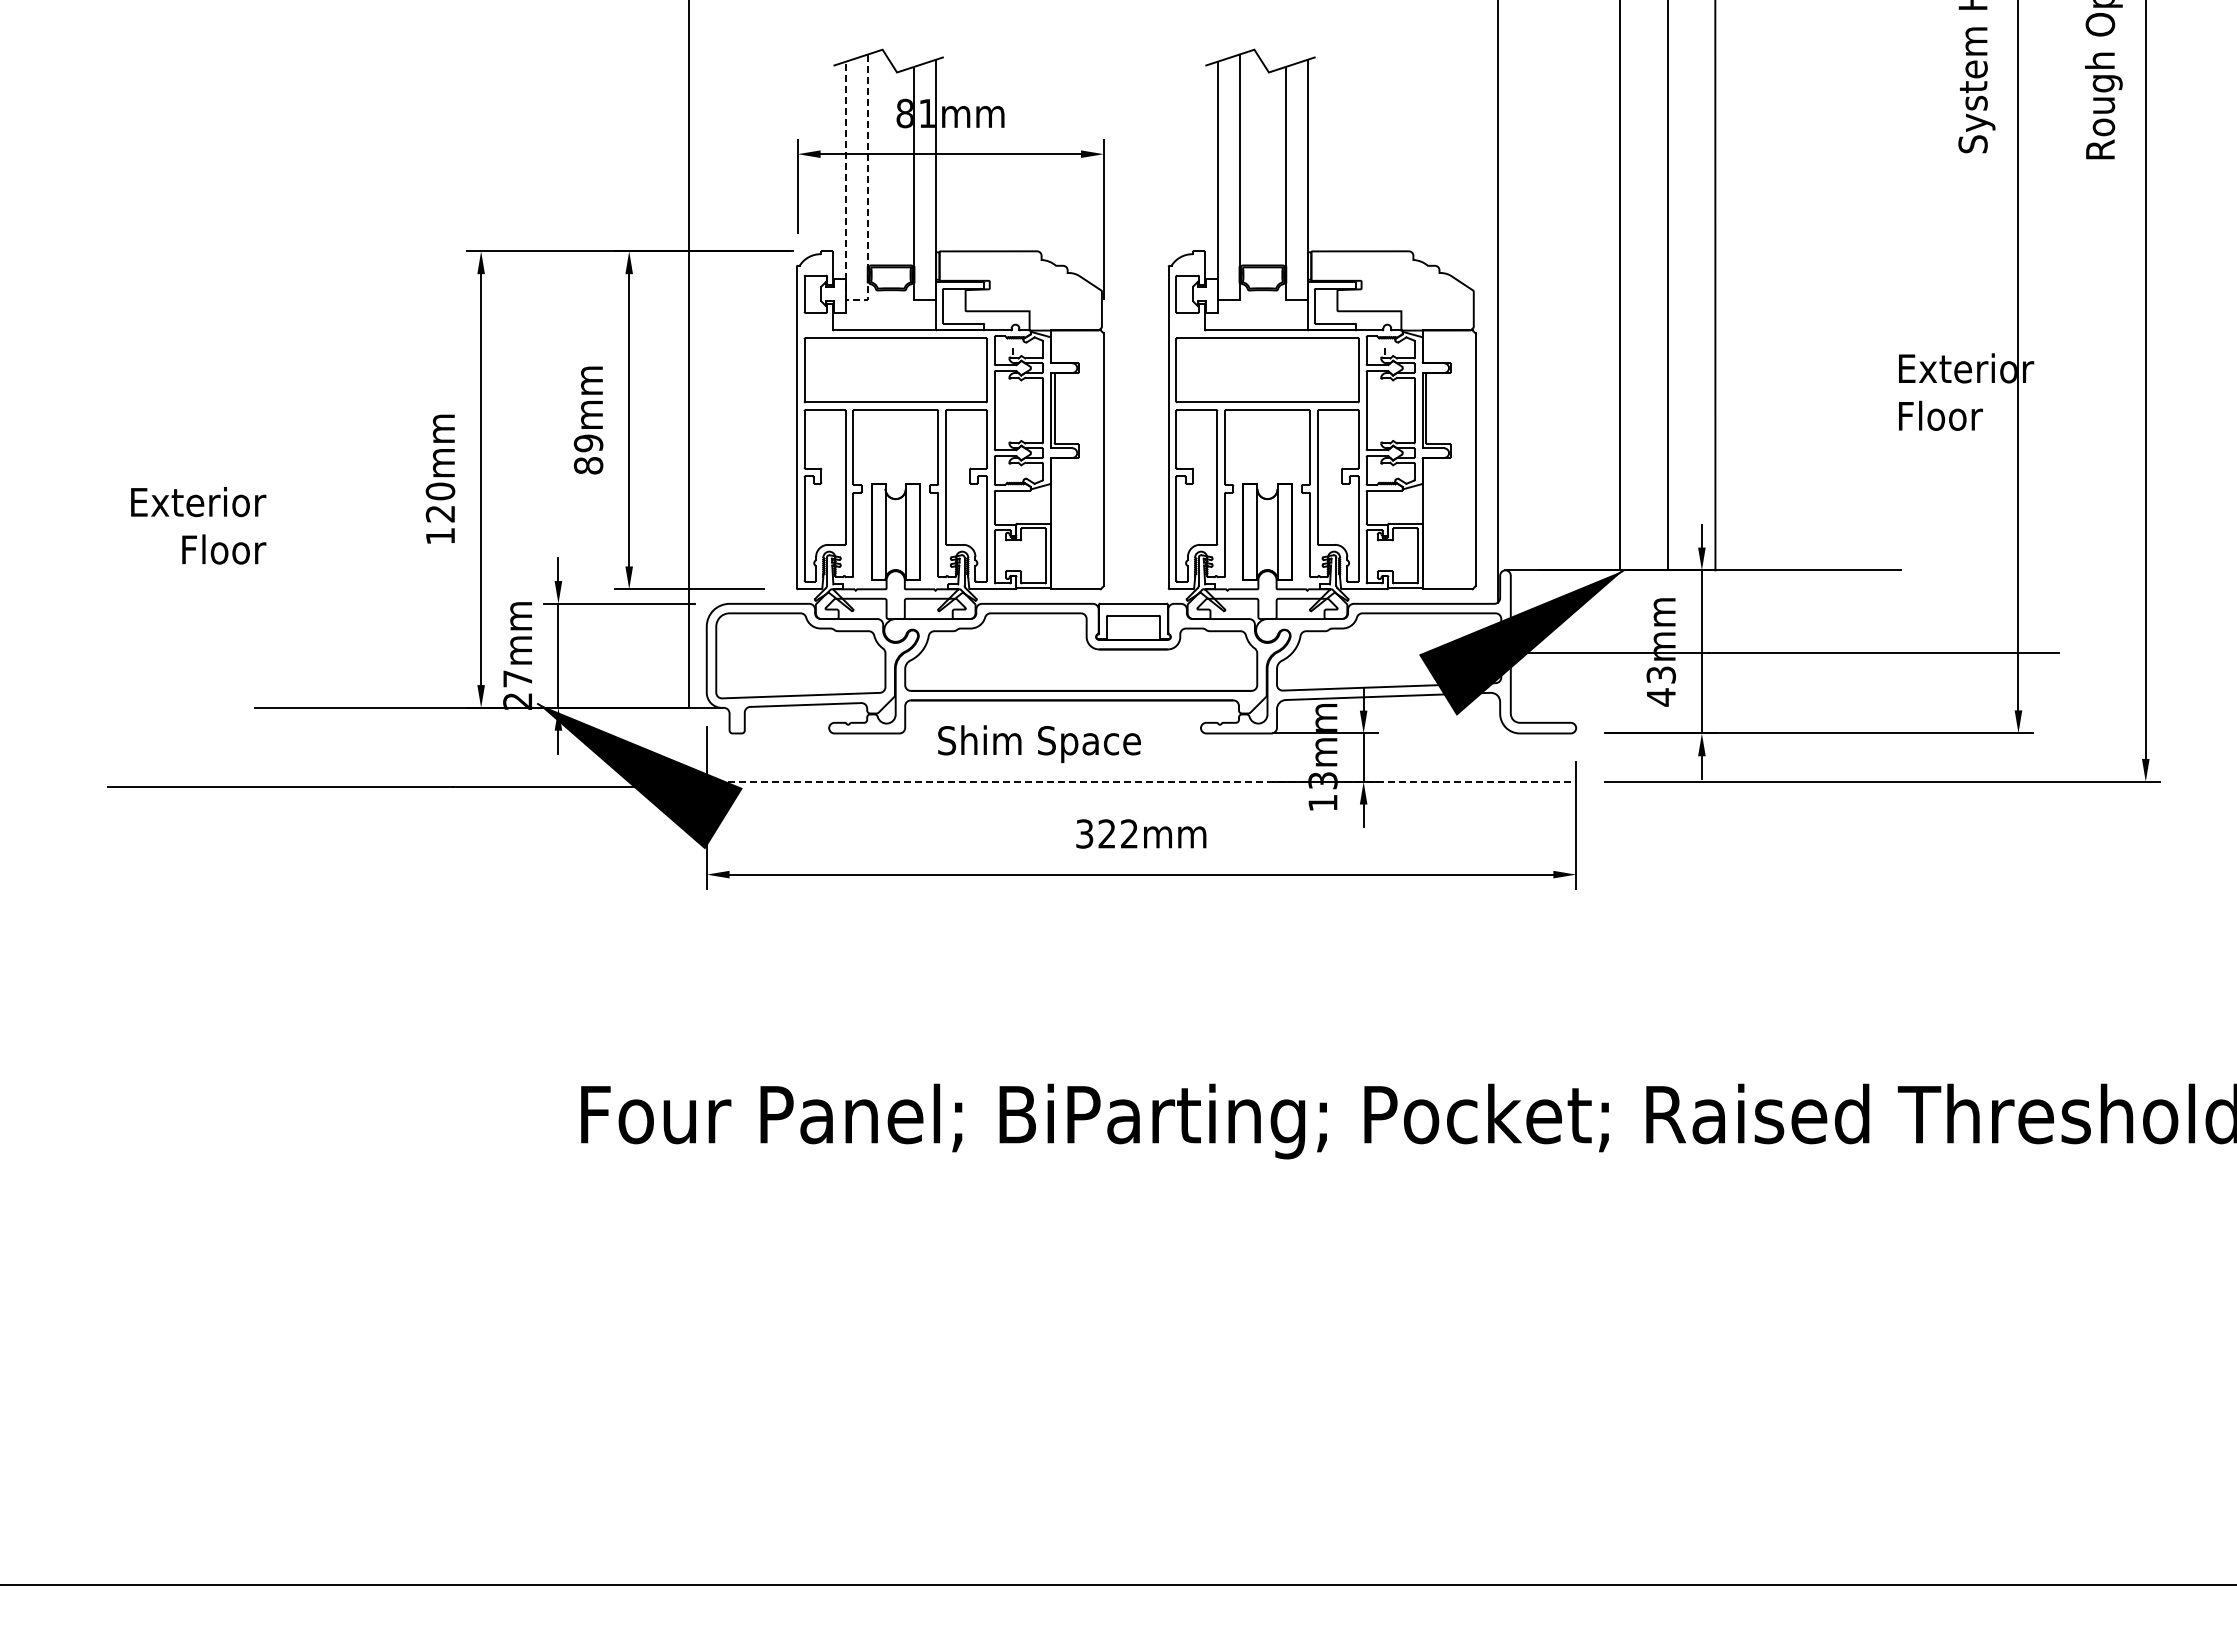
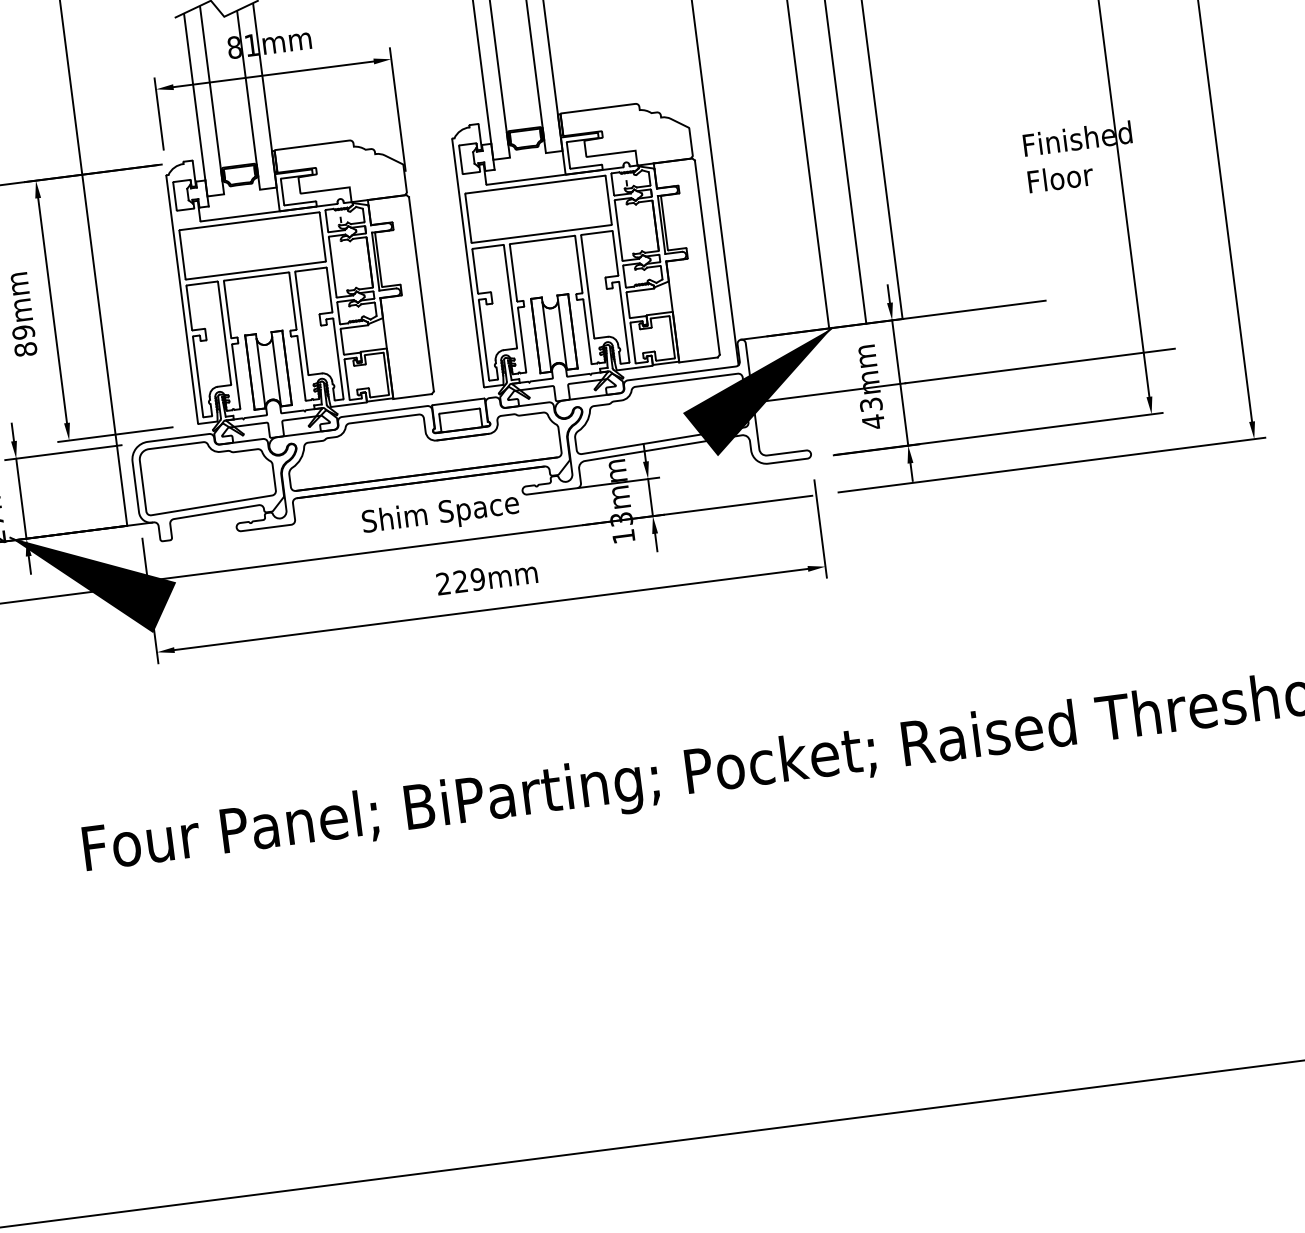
line: (860, 299) -> (218, 194), dashed -> solid
text: (1970, 368) -> (1078, 138), Exterior Floor -> Finished Floor
text: (1039, 743) -> (440, 514), moved
line: (1138, 781) -> (479, 538), dashed -> solid
text: (1107, 833) -> (461, 581), 322mm -> 229mm

